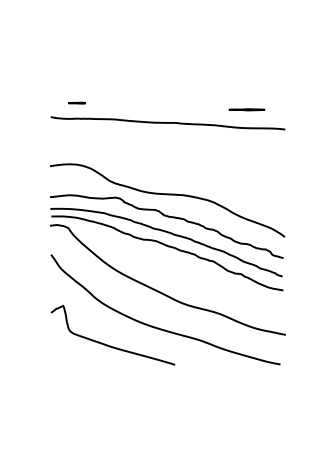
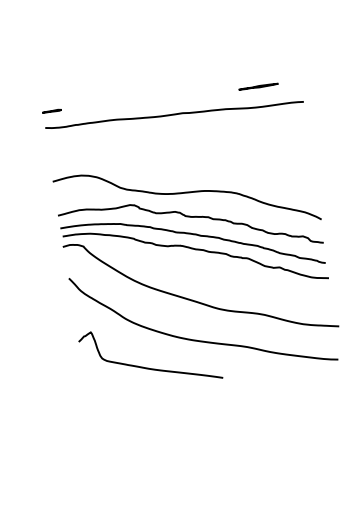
line: (77, 102) -> (52, 110), moved

